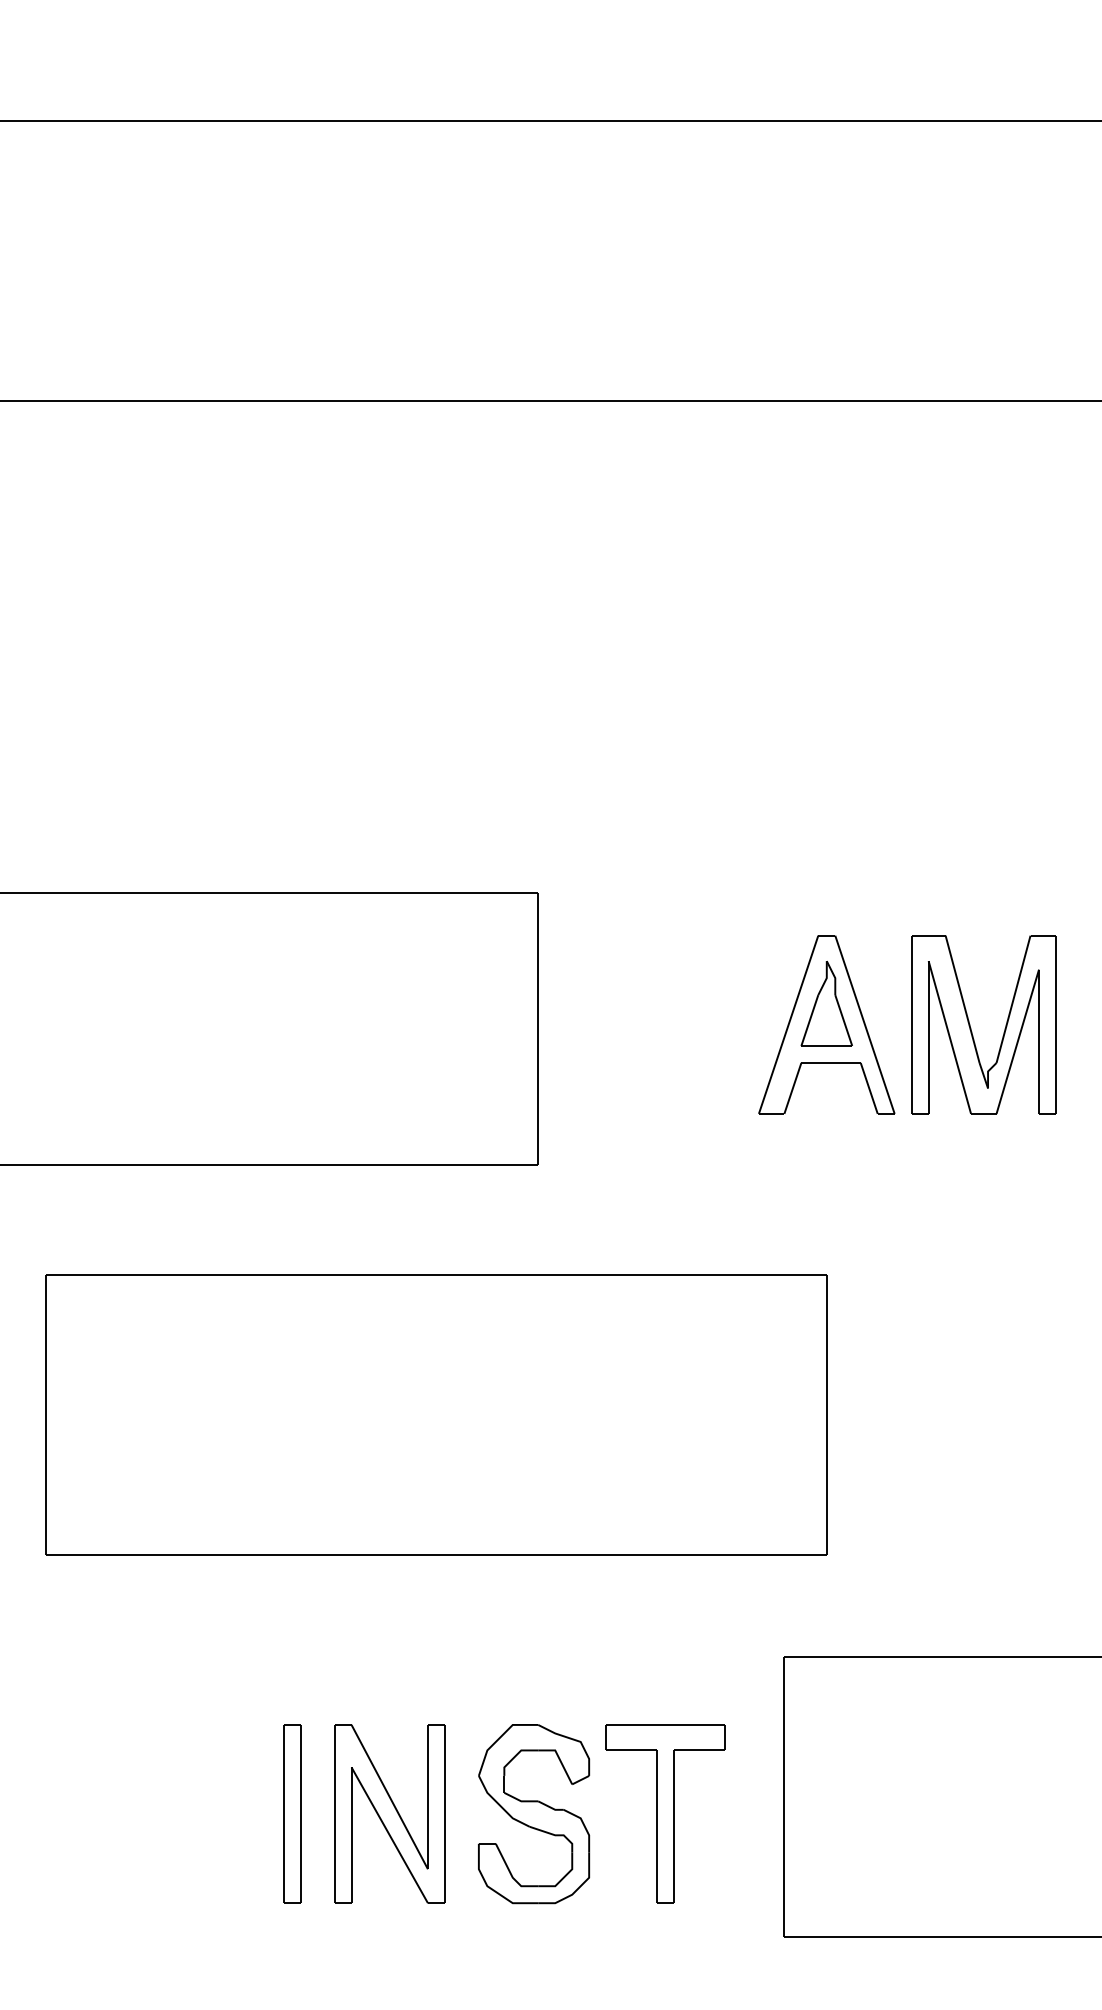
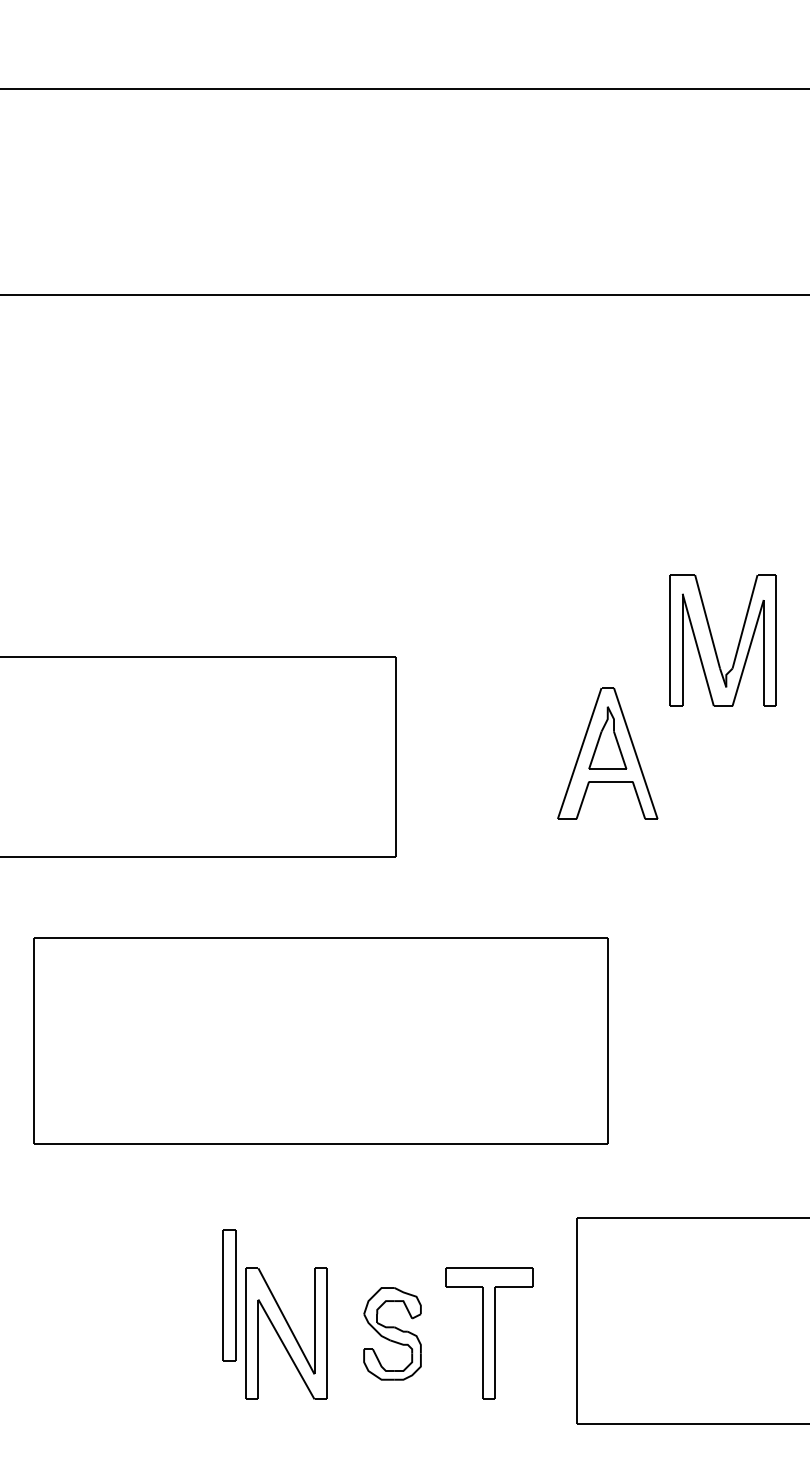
part: (971, 1028) -> (714, 643), moved
part: (291, 1813) -> (229, 1295), moved
part: (533, 1813) -> (392, 1333), size x0.7

